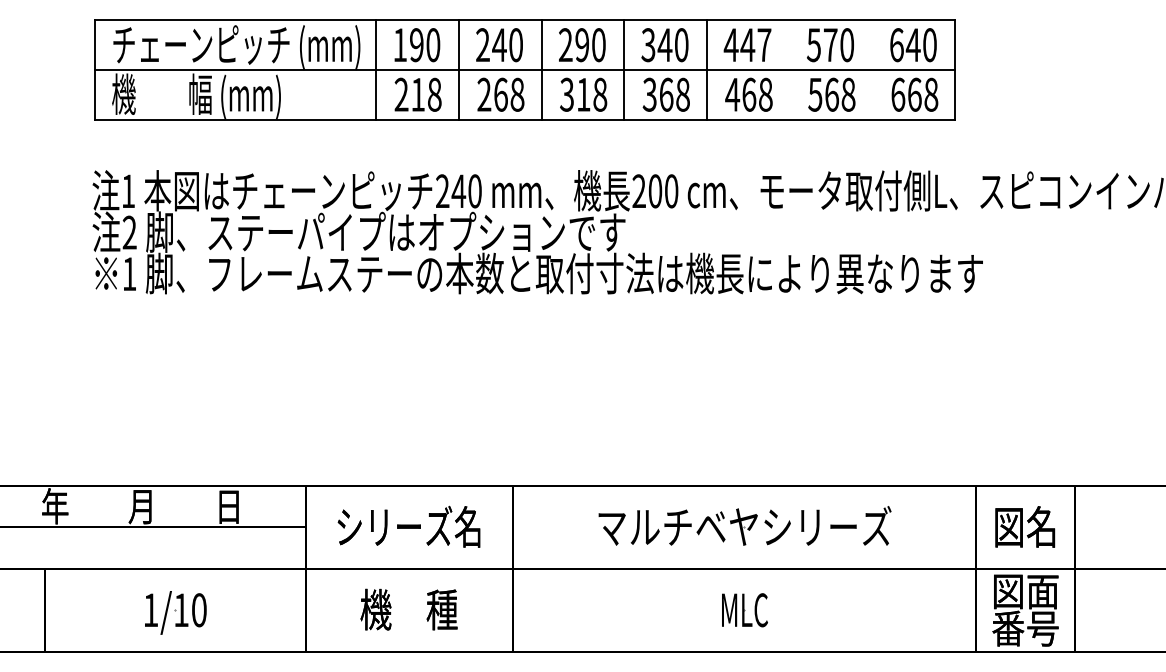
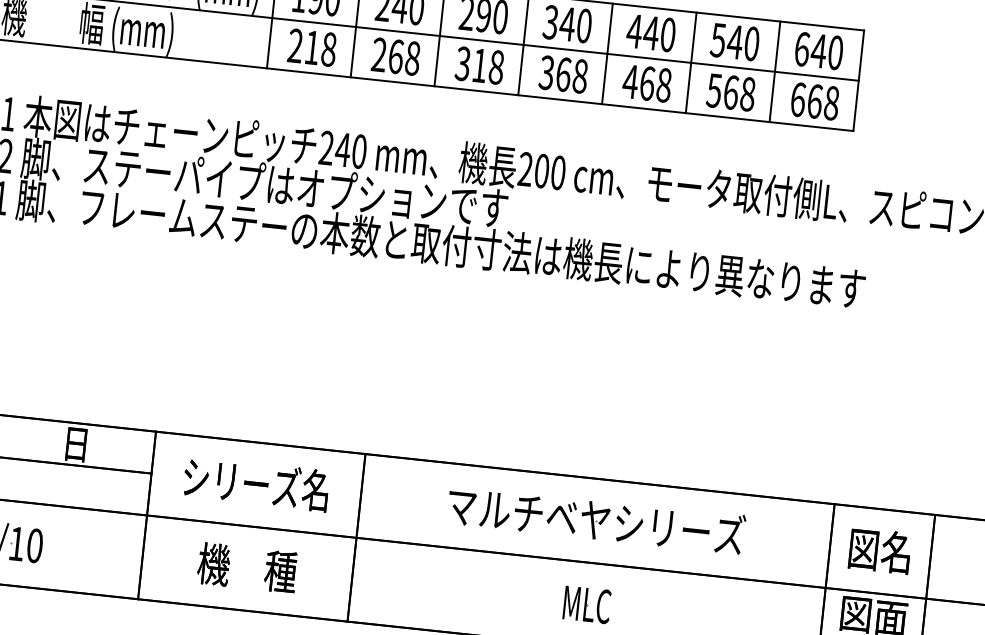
text: (830, 44) -> (735, 41), 570 -> 540
text: (764, 45) -> (668, 35), 447 -> 440
line: (789, 69) -> (690, 62), added
line: (872, 69) -> (774, 71), added

